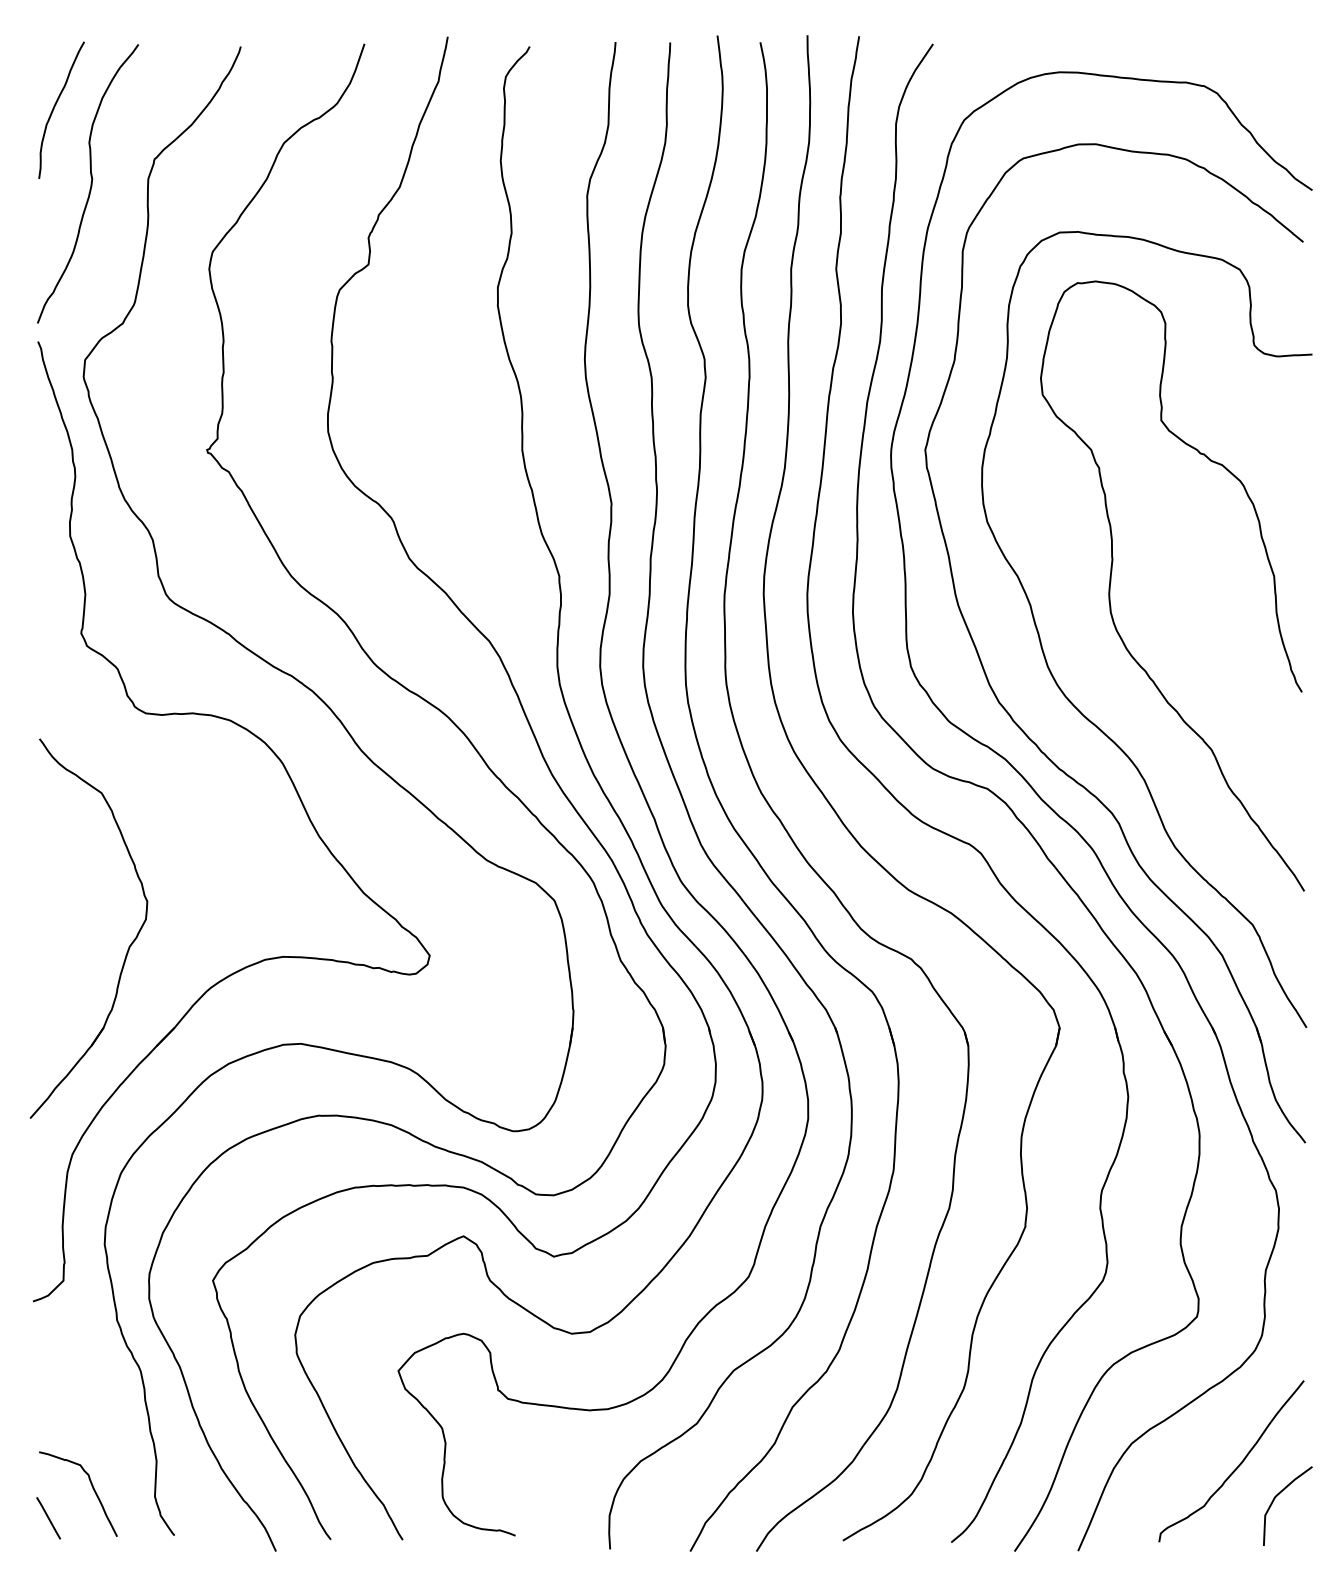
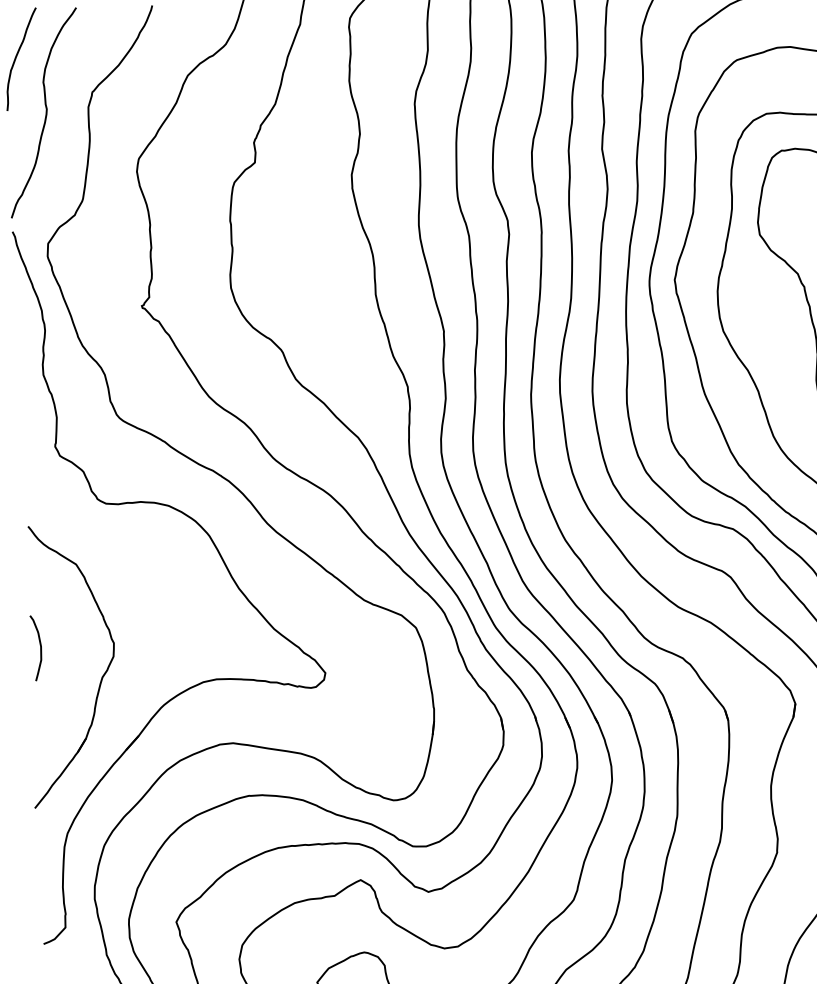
curve: (48, 902) -> (40, 647), added

